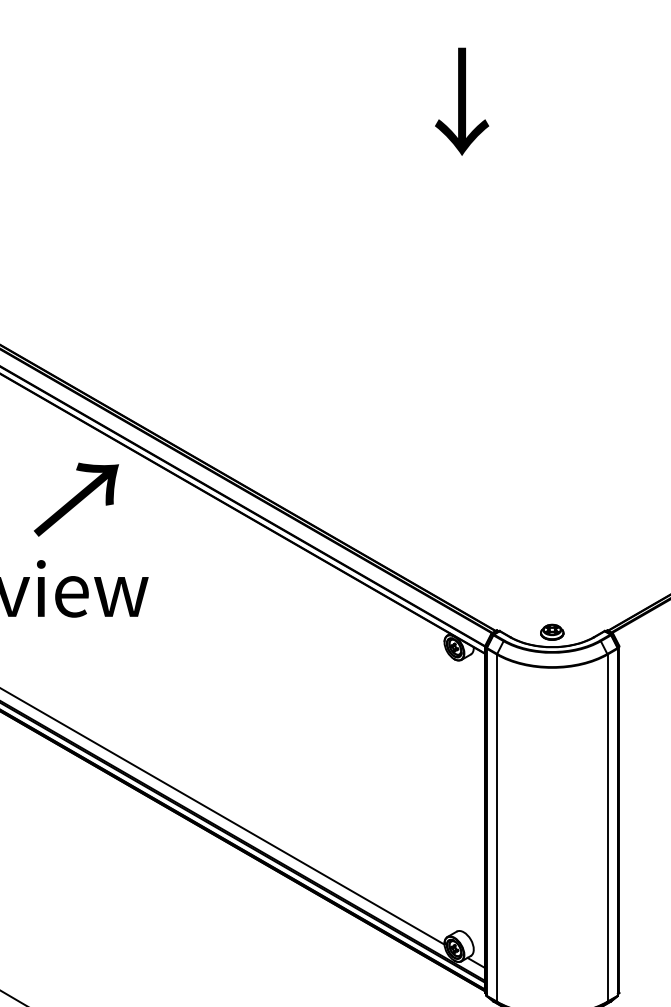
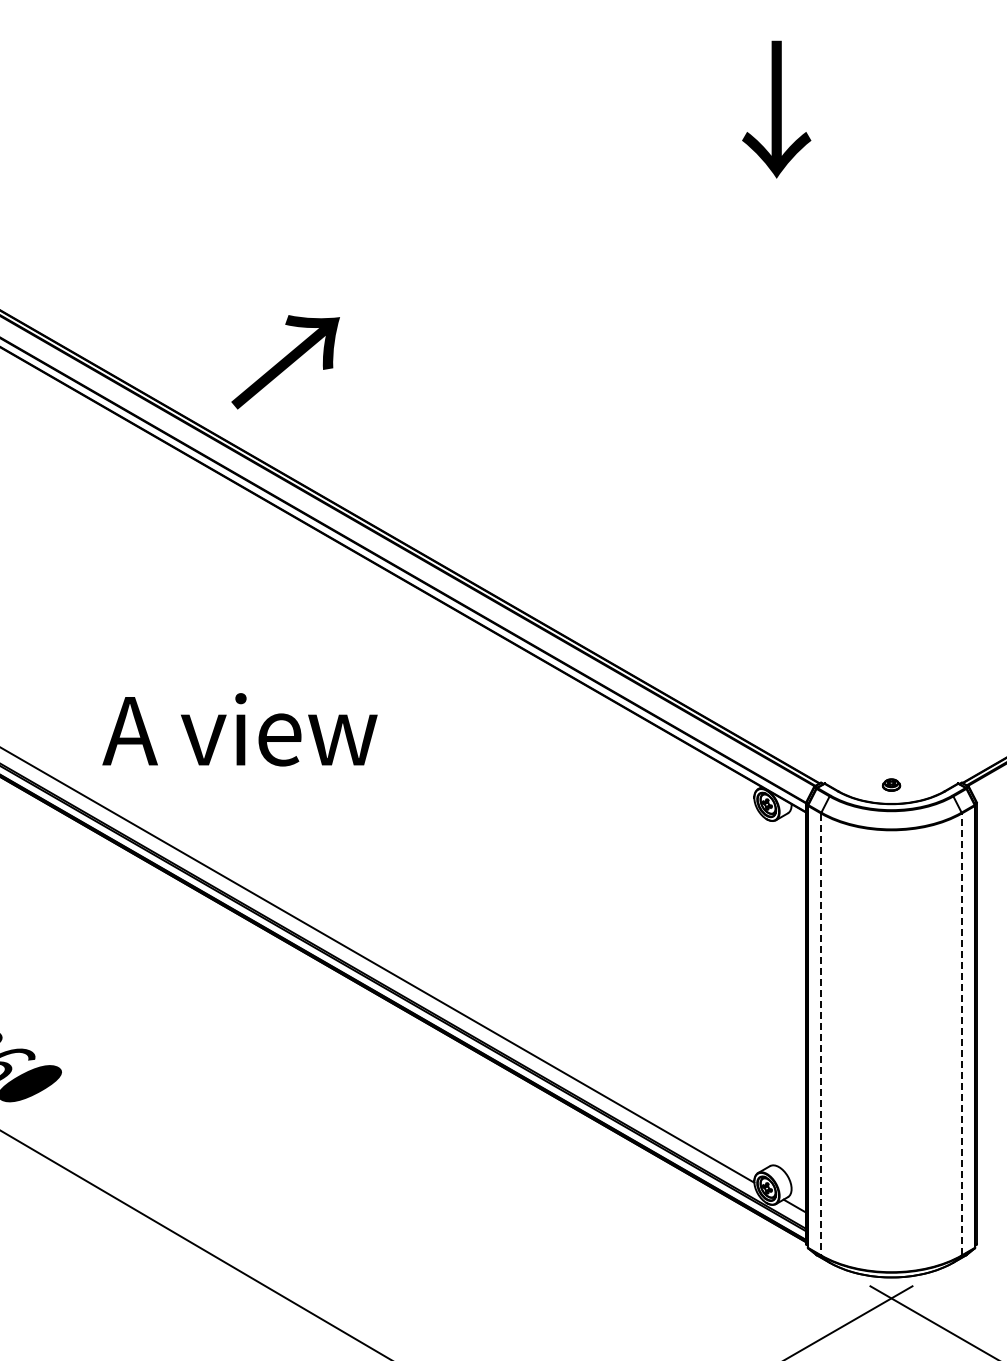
text: (76, 499) -> (285, 362), moved
part: (552, 631) -> (891, 784), size x0.6
line: (497, 828) -> (821, 1034), solid -> dashed
line: (607, 828) -> (961, 1034), solid -> dashed

